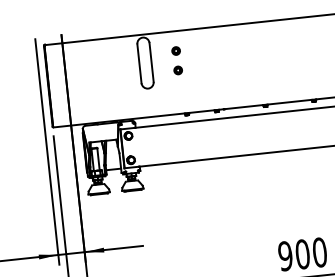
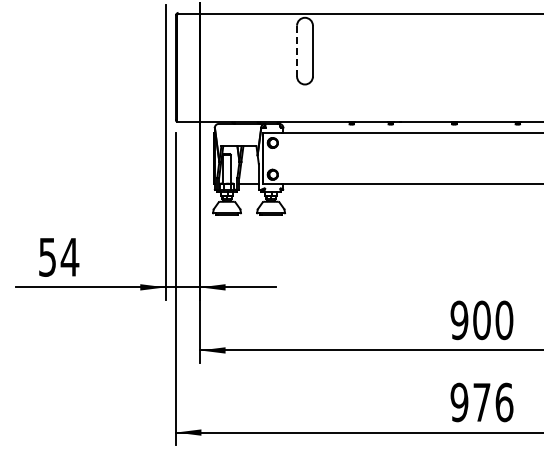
part: (176, 50) -> (346, 39), removed
line: (139, 63) -> (297, 51), solid -> dashed
part: (178, 70) -> (346, 65), removed

